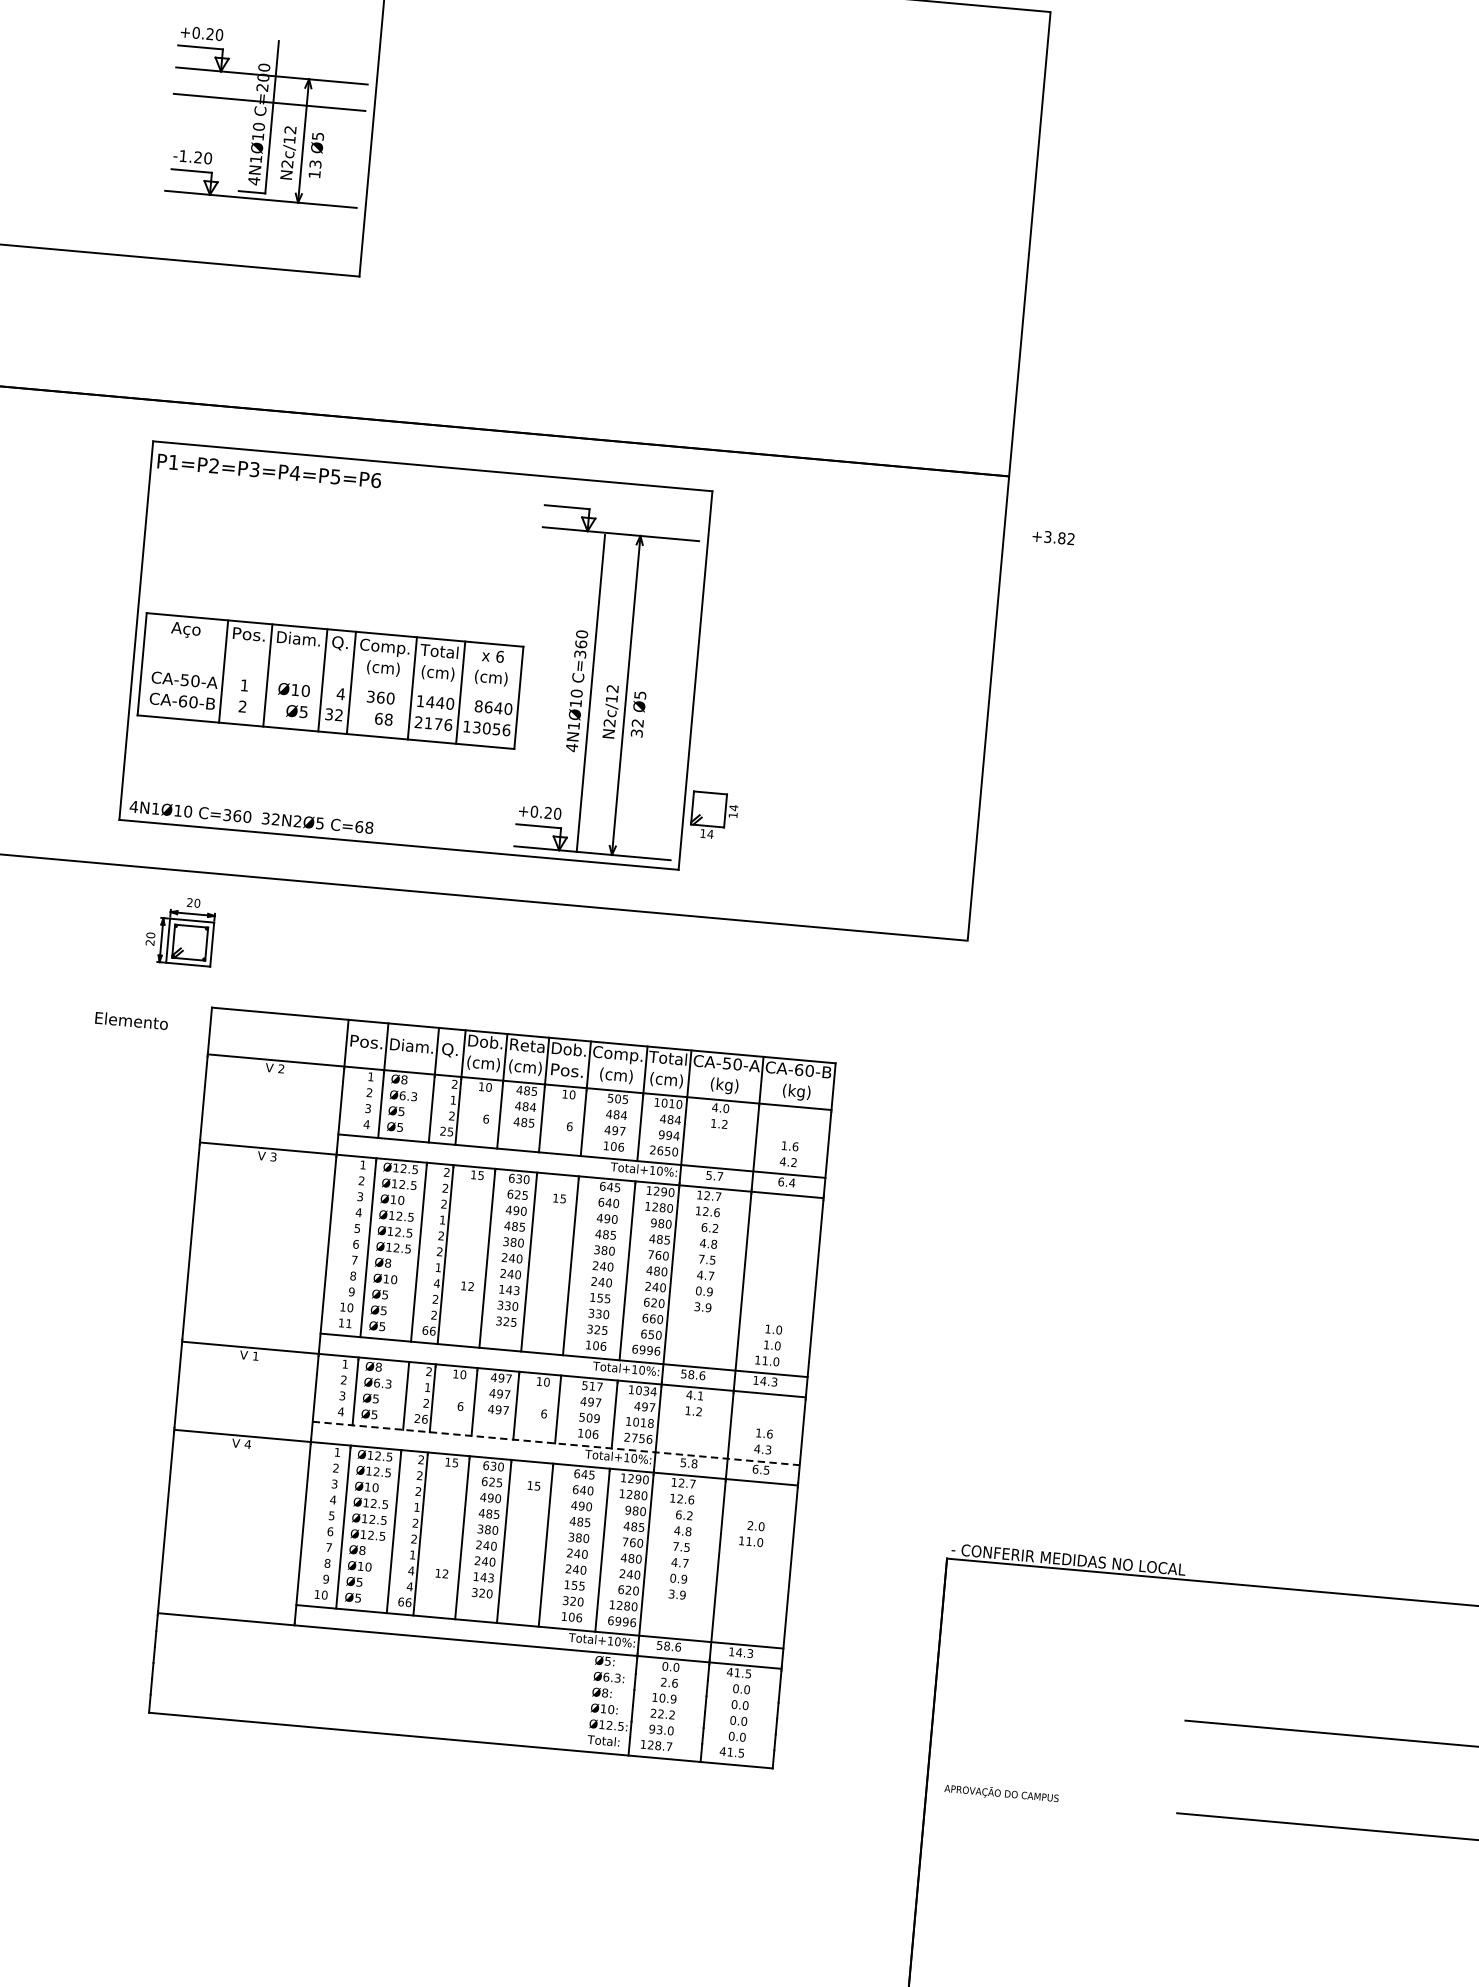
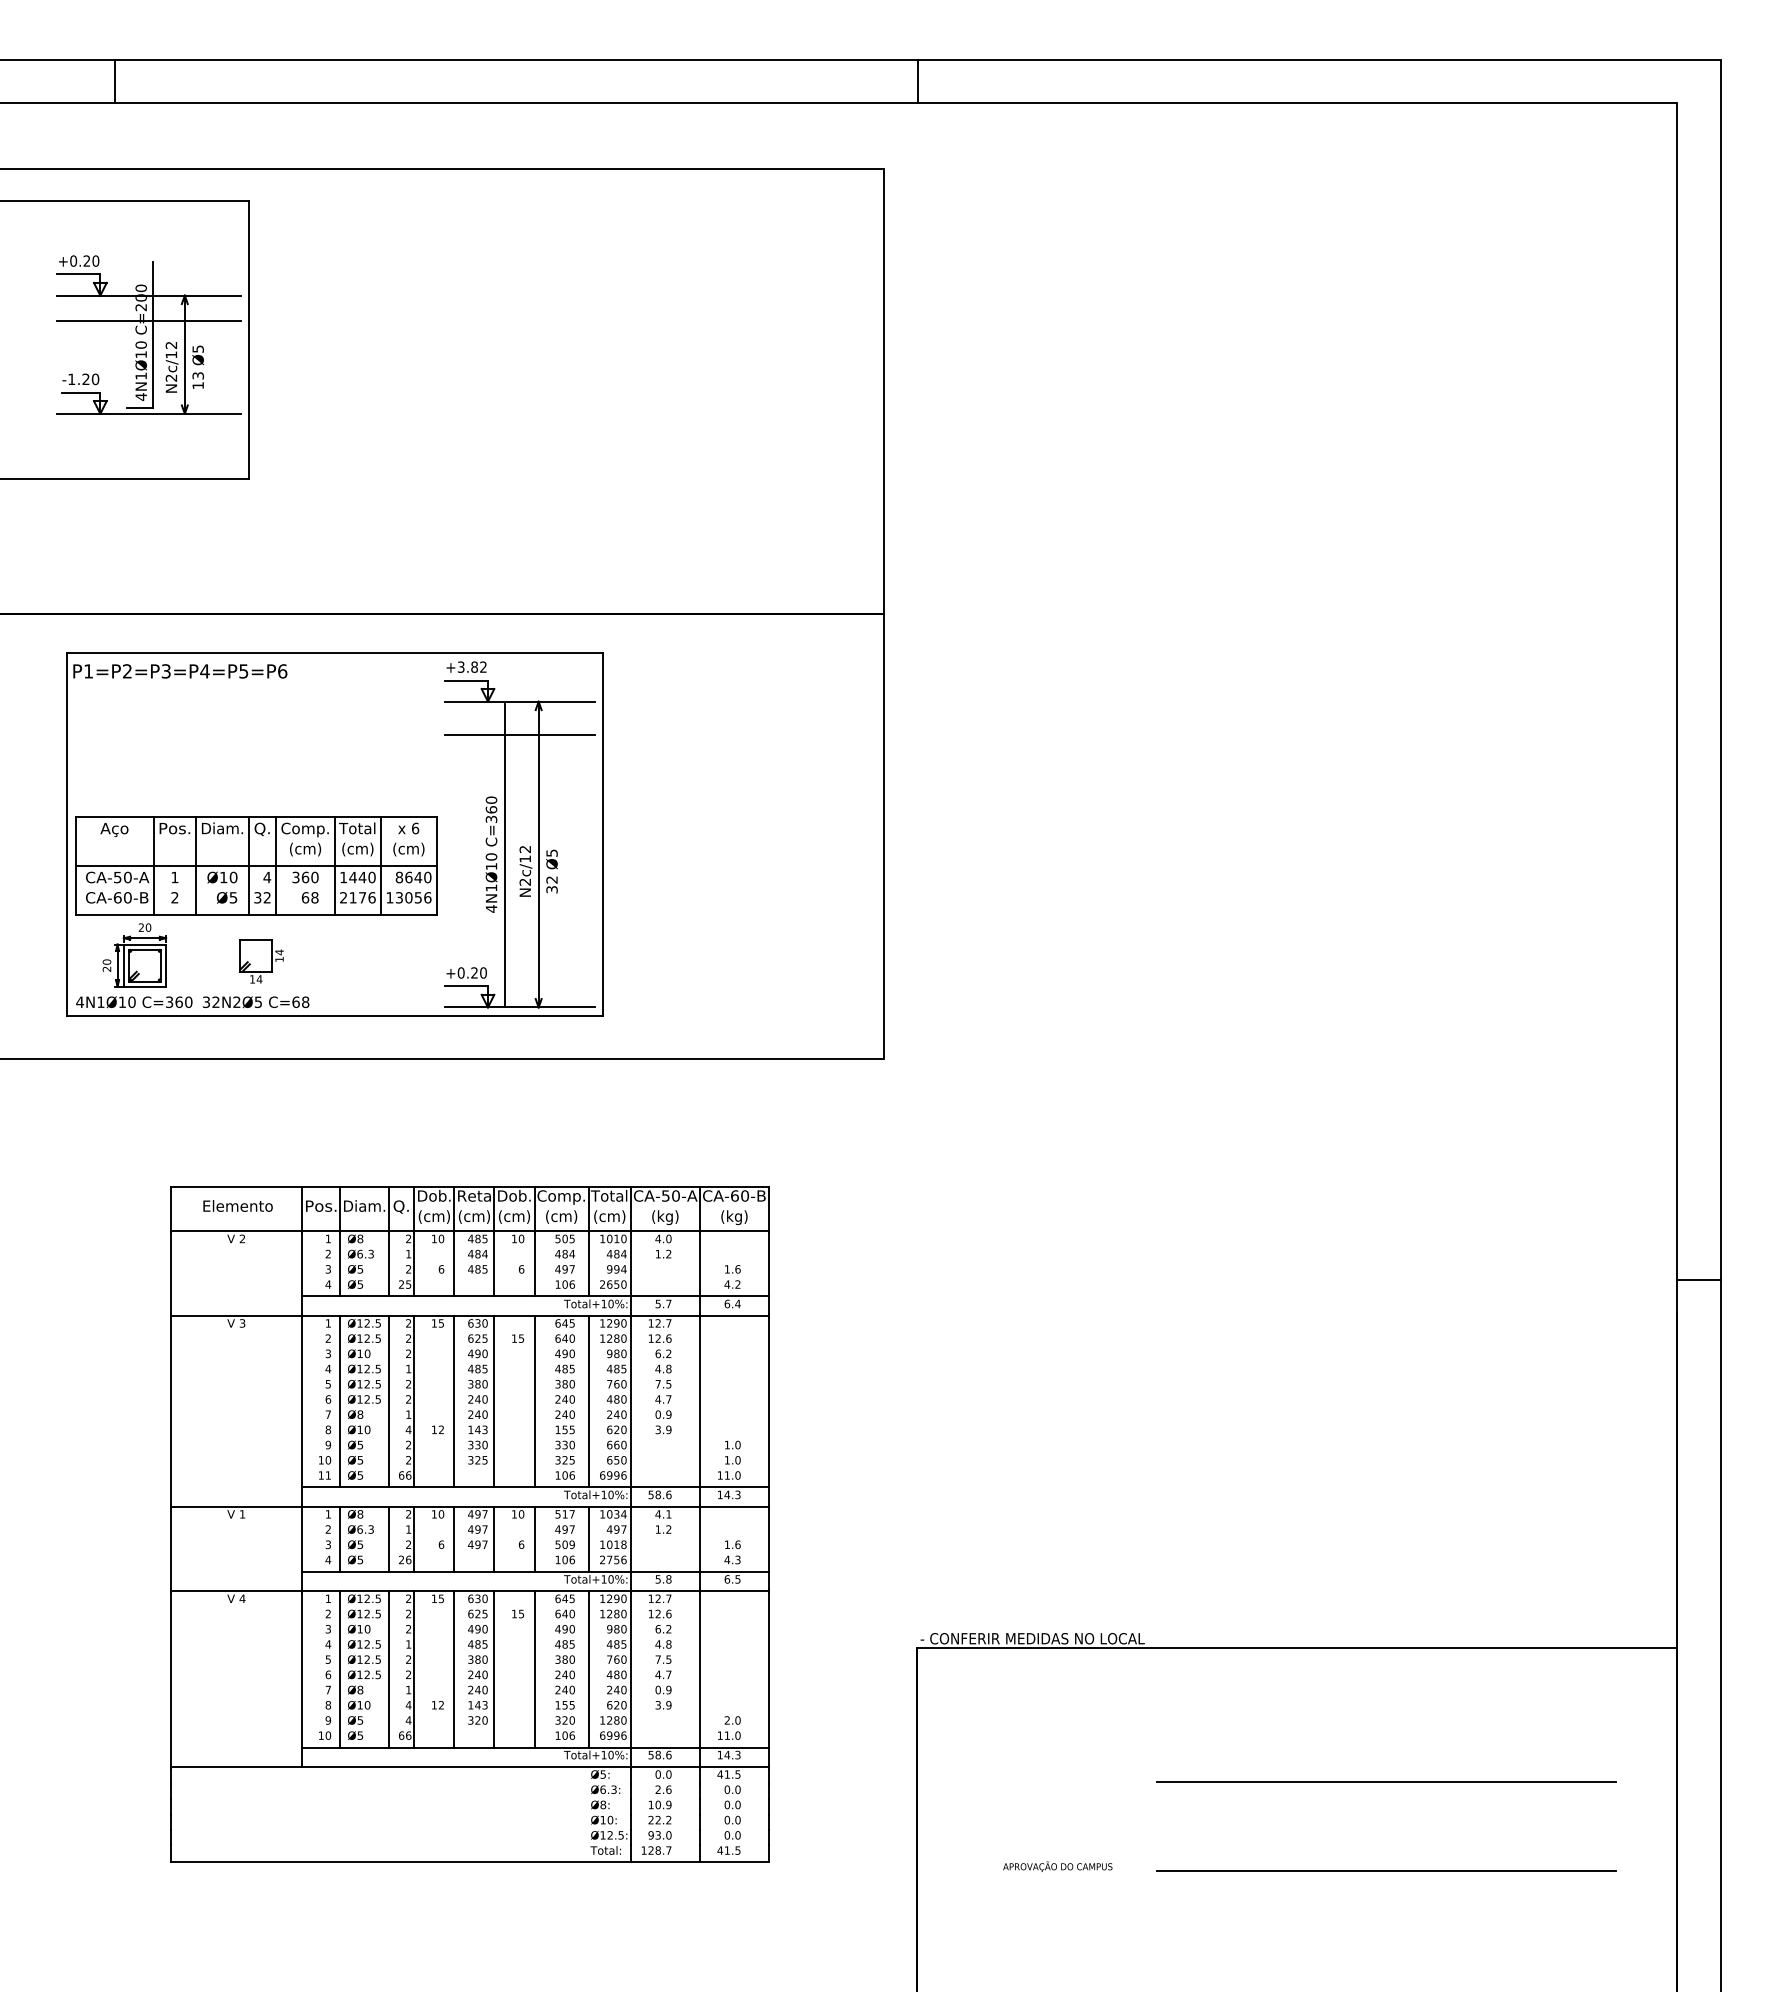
text: (1053, 536) -> (466, 666), moved
line: (617, 569) -> (519, 735), added
line: (329, 680) -> (255, 865), added
part: (714, 815) -> (261, 961), moved
part: (180, 931) -> (134, 955), moved
text: (131, 1020) -> (237, 1205), moved
text: (567, 1070) -> (514, 1216), Pos. -> (cm)
line: (557, 1443) -> (536, 1571), dashed -> solid
text: (752, 1533) -> (729, 1727), moved
text: (1001, 1793) -> (1057, 1866), moved

